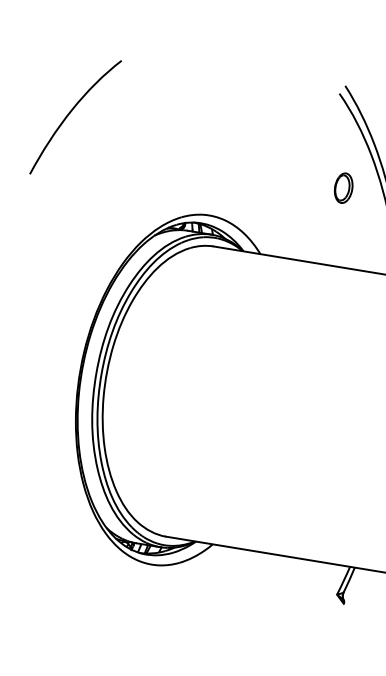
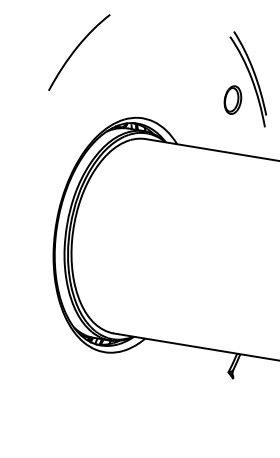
curve: (69, 115) -> (75, 51), moved
part: (343, 187) -> (232, 99), size x1.4

